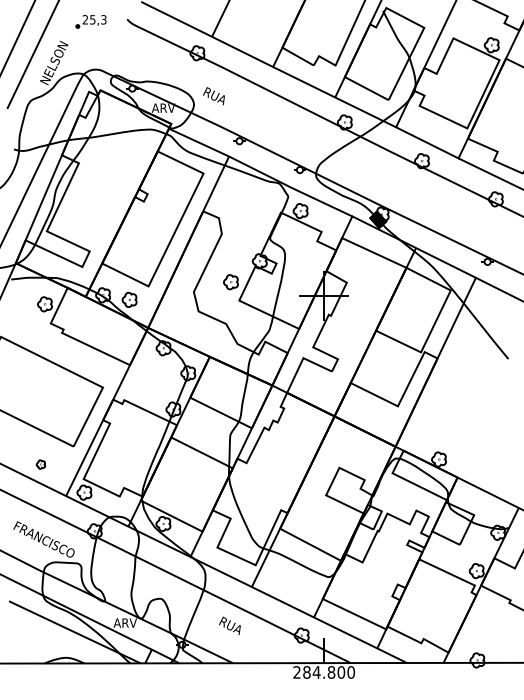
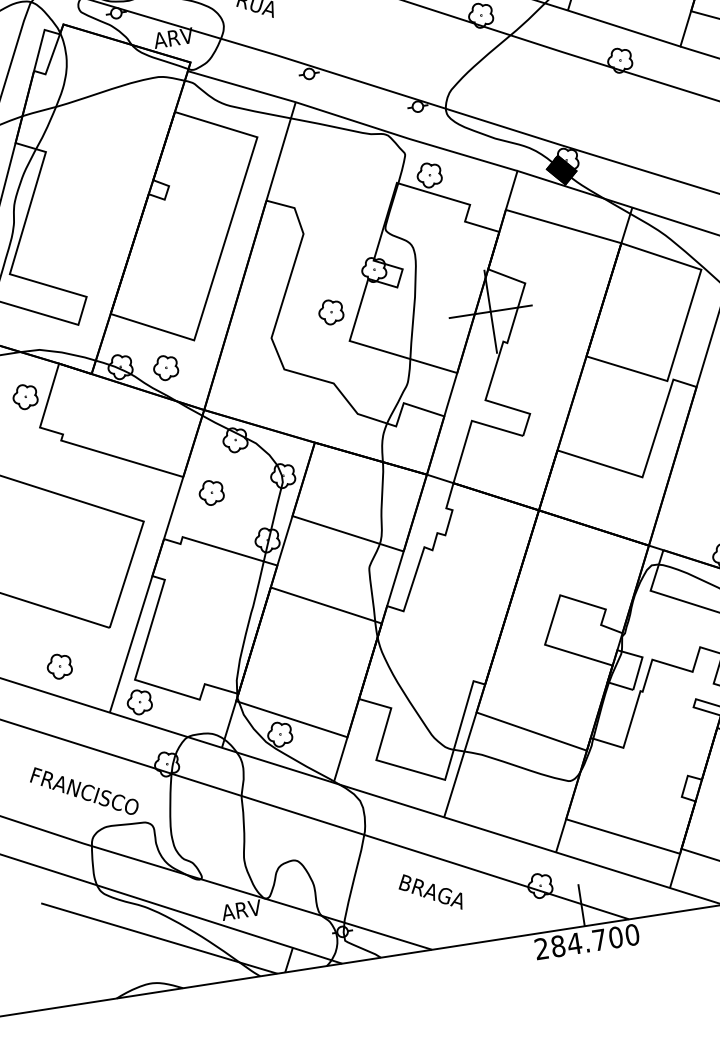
part: (144, 376) -> (210, 492), added
part: (40, 464) -> (58, 666), size x1.67
text: (237, 630) -> (431, 893), RUA -> BRAGA
text: (331, 672) -> (599, 940), 284.800 -> 284.700

